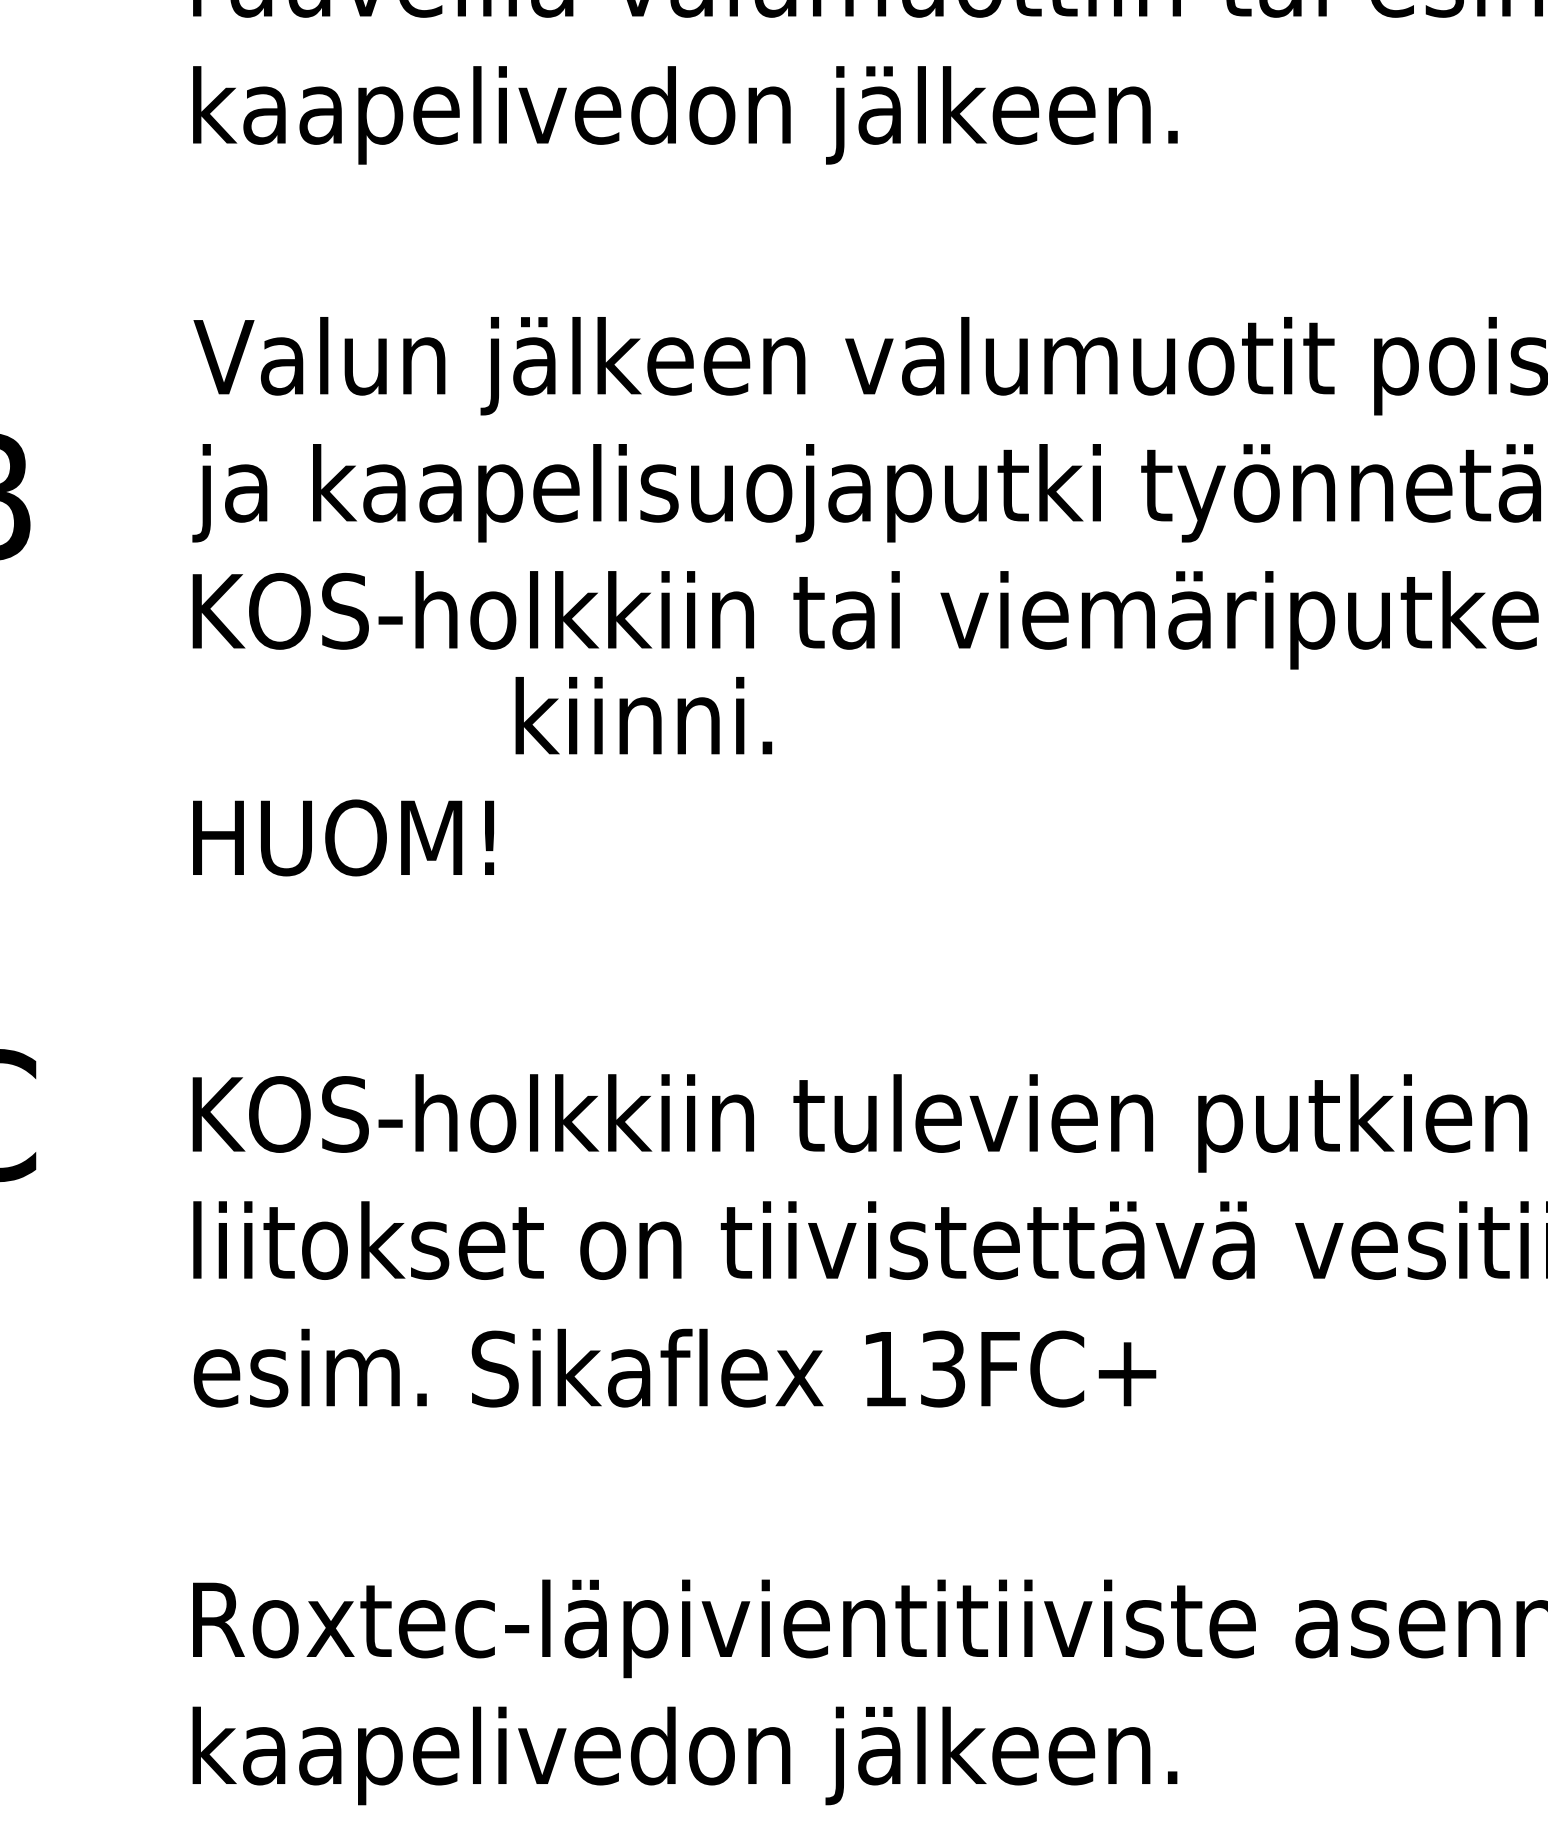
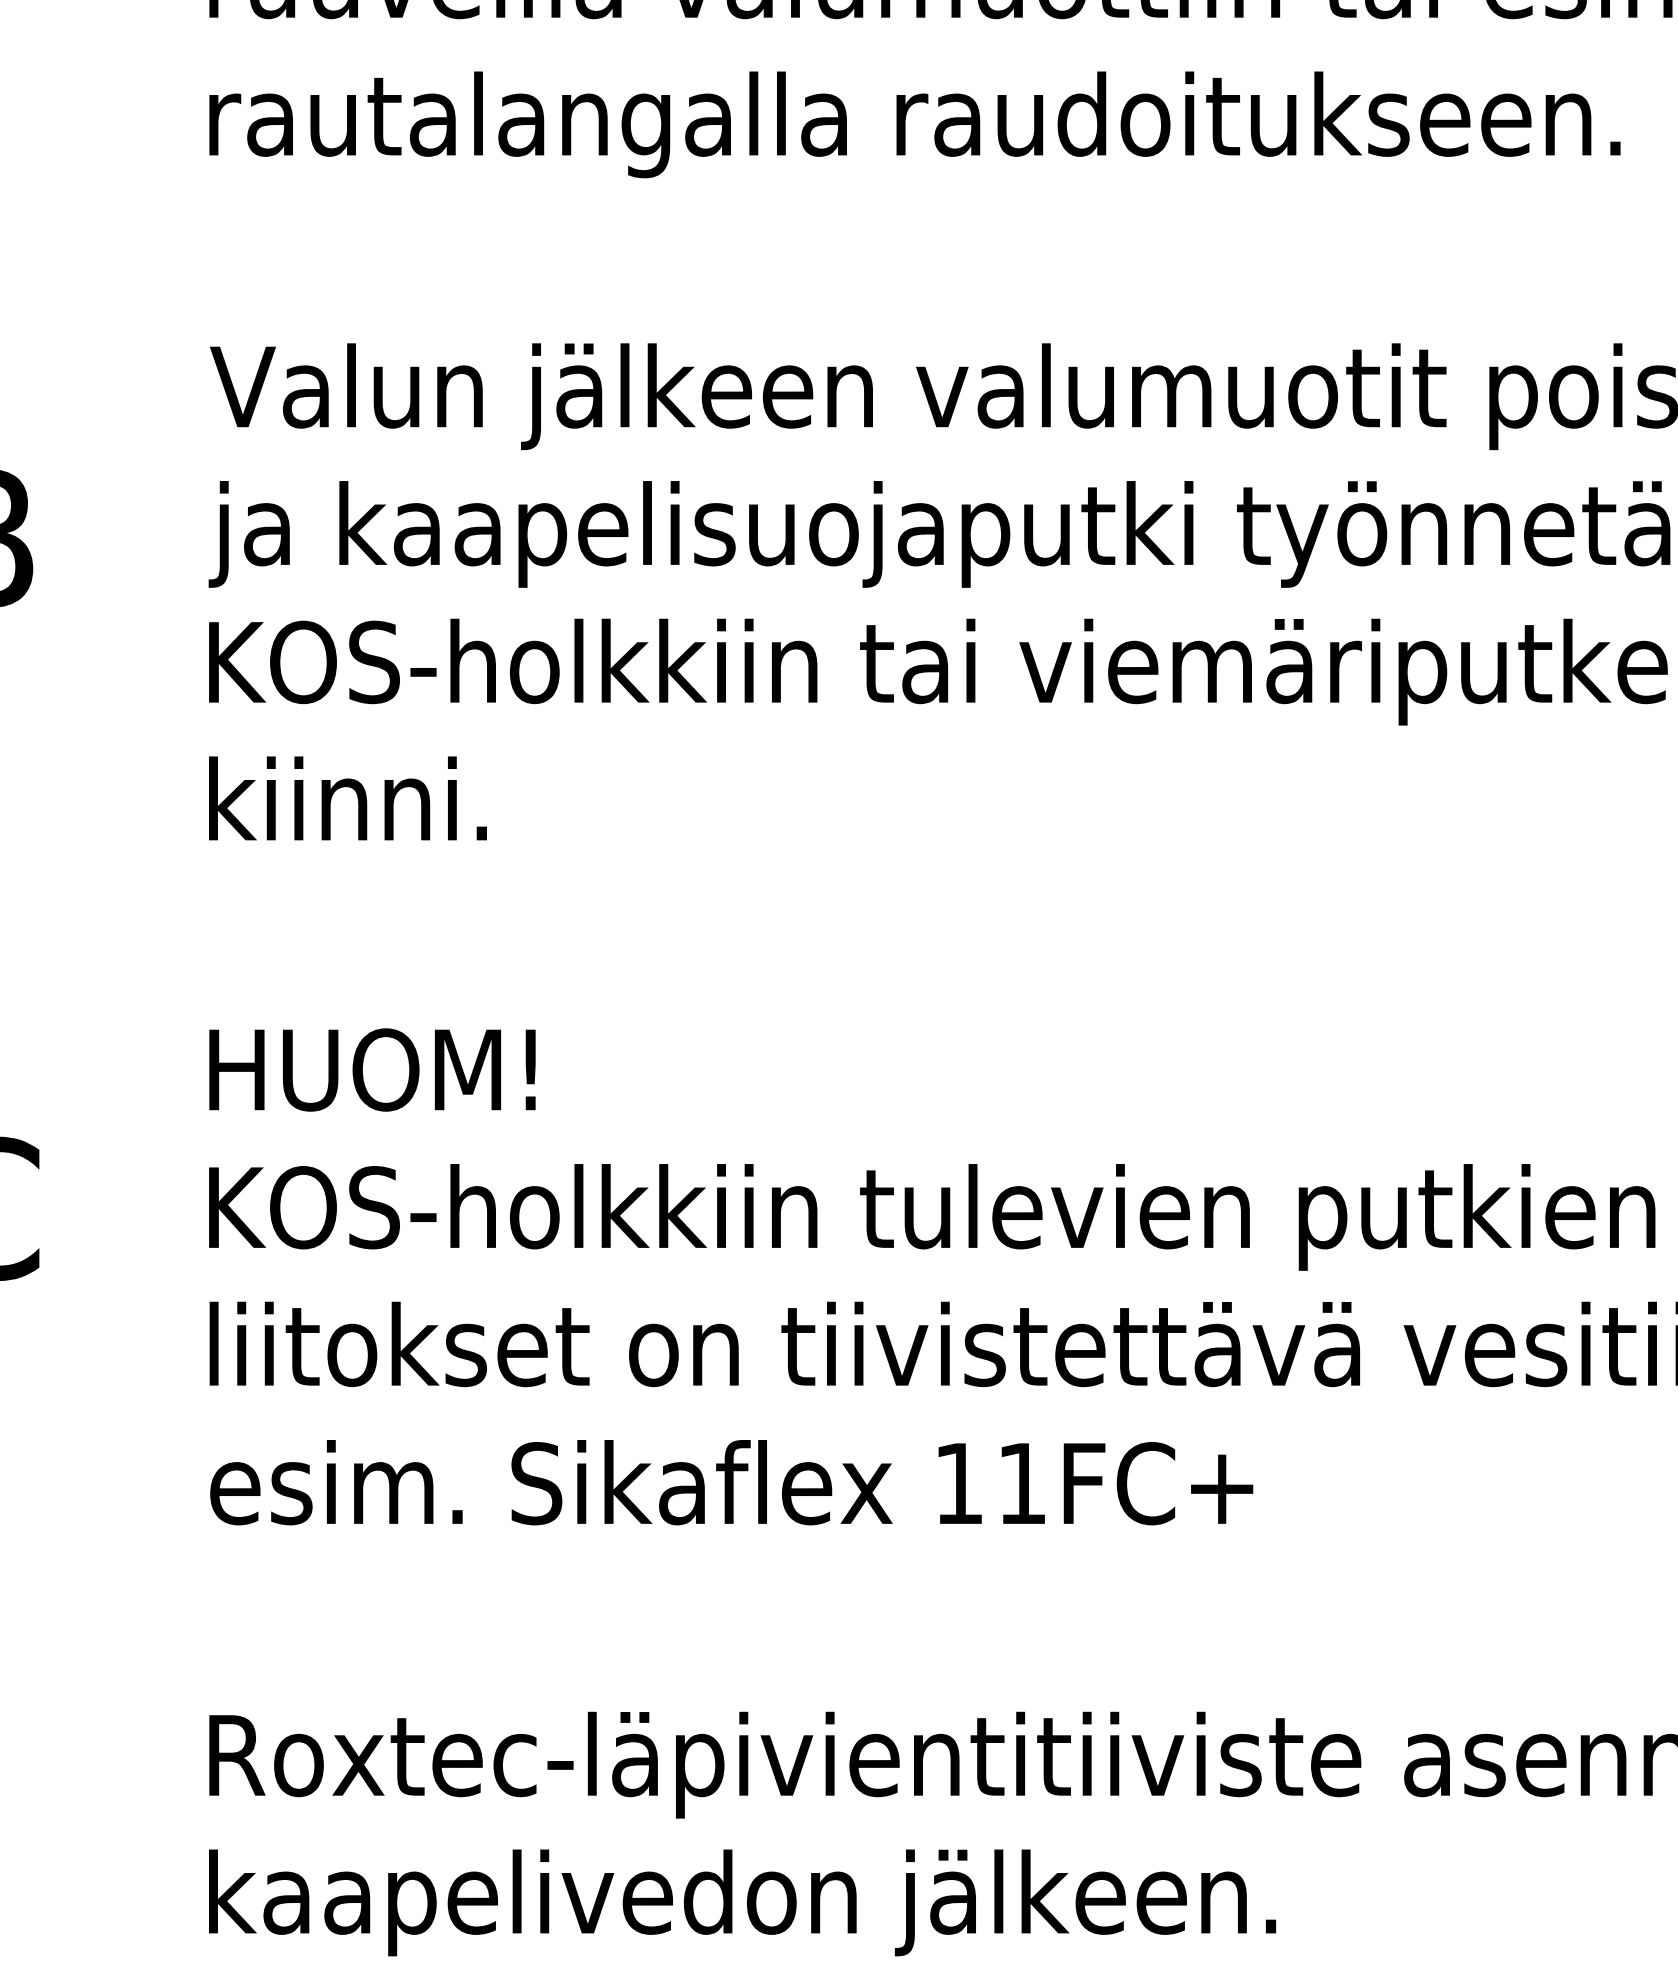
text: (843, 115) -> (914, 124), kaapelivedon jälkeen. -> rautalangalla raudoitukseen.
text: (643, 715) -> (347, 798), moved
text: (343, 837) -> (372, 1069), moved
text: (943, 1368) -> (1022, 1483), 13FC+ -> 11FC+

